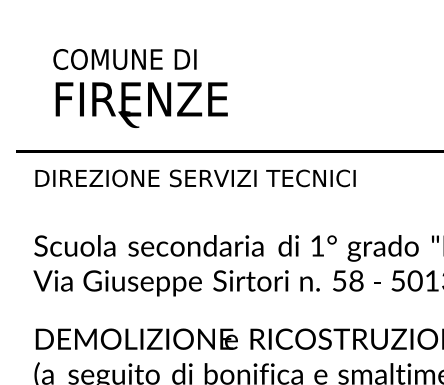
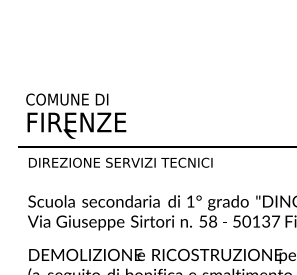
text: (141, 87) -> (76, 115), moved

